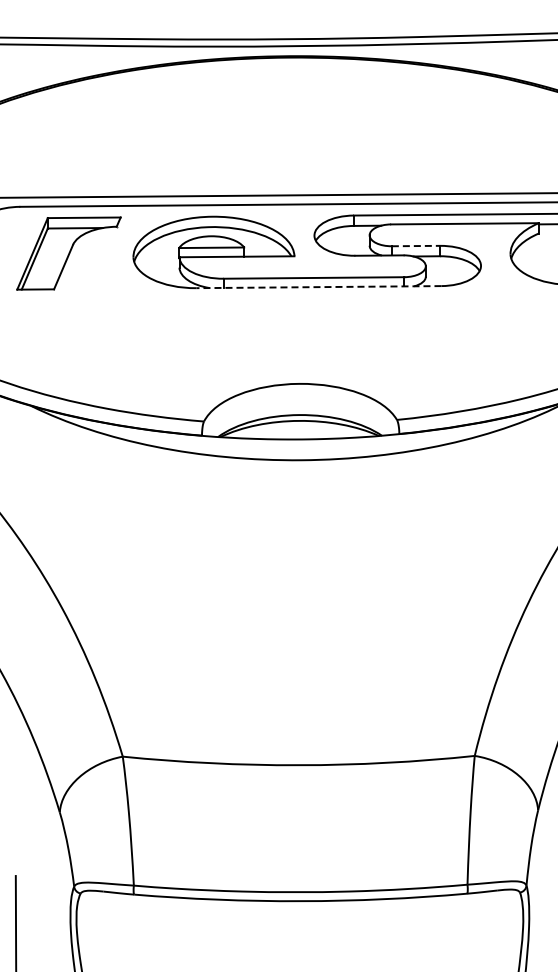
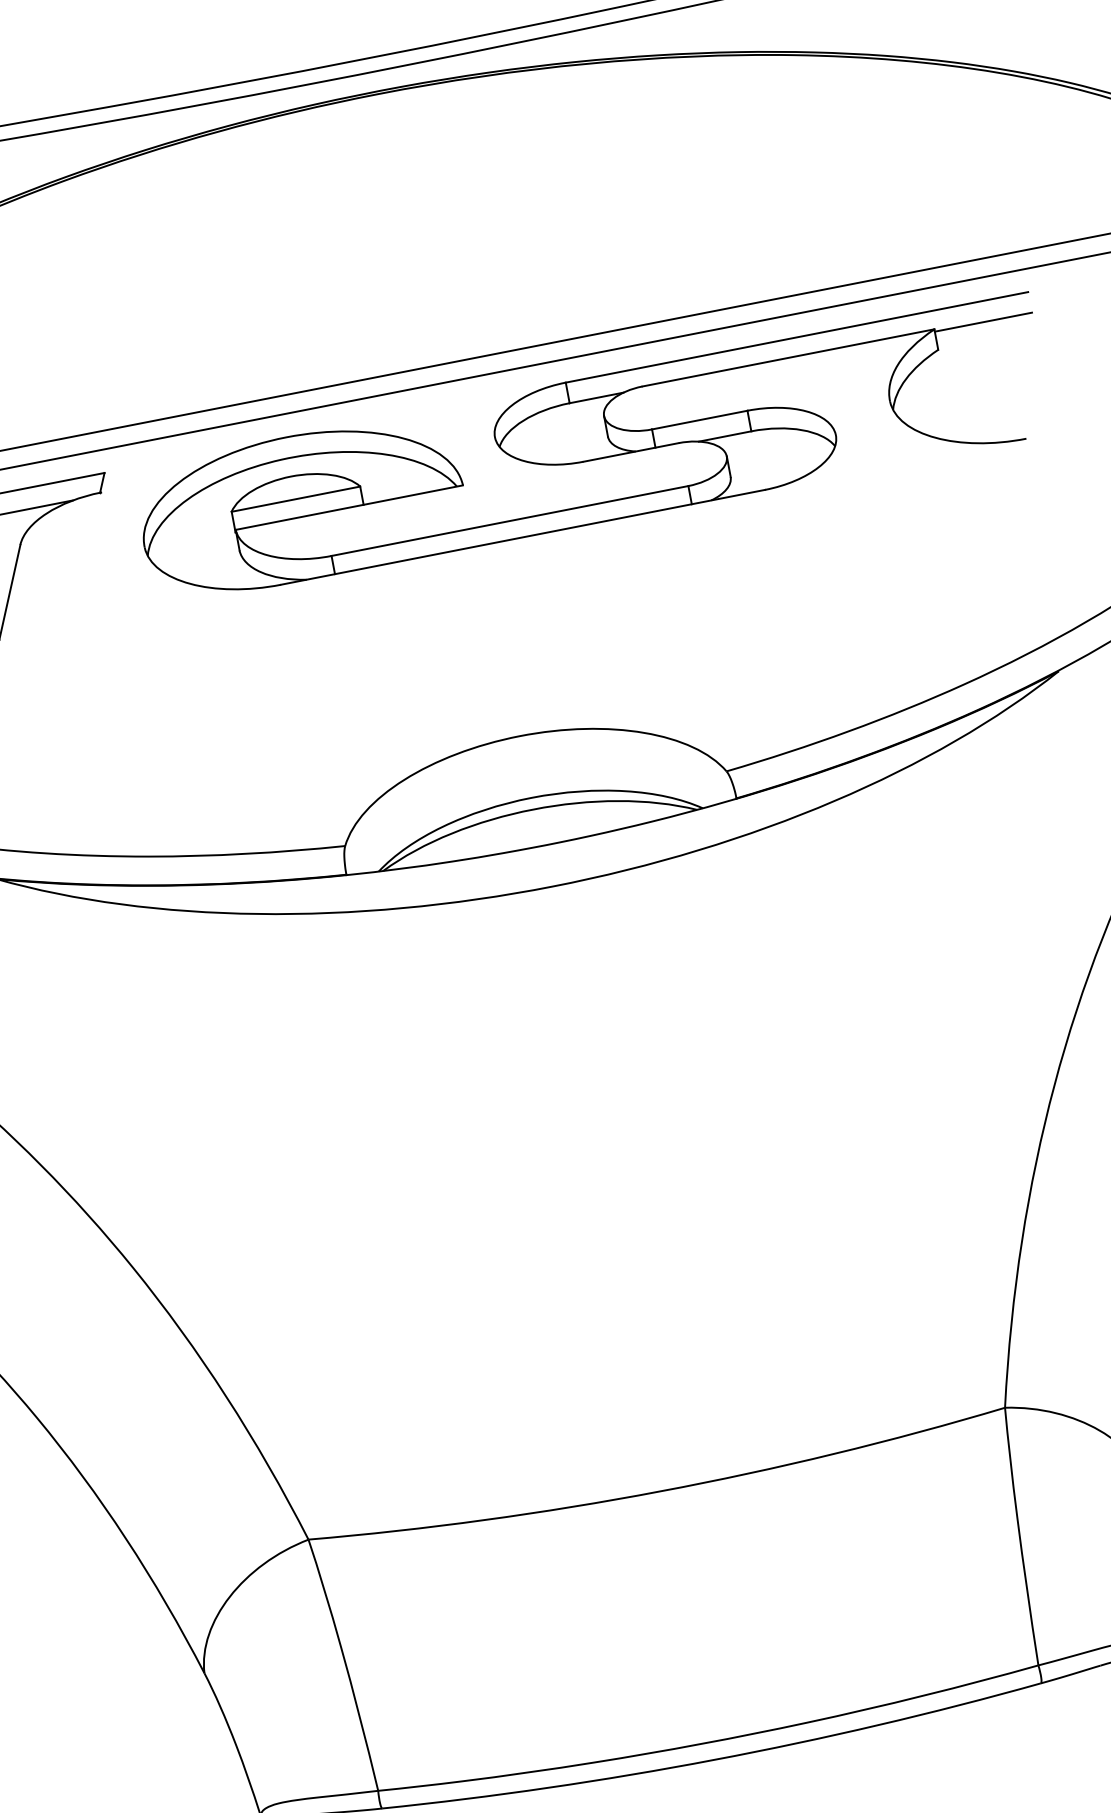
line: (416, 246) -> (700, 420), dashed -> solid
line: (318, 287) -> (522, 538), dashed -> solid

